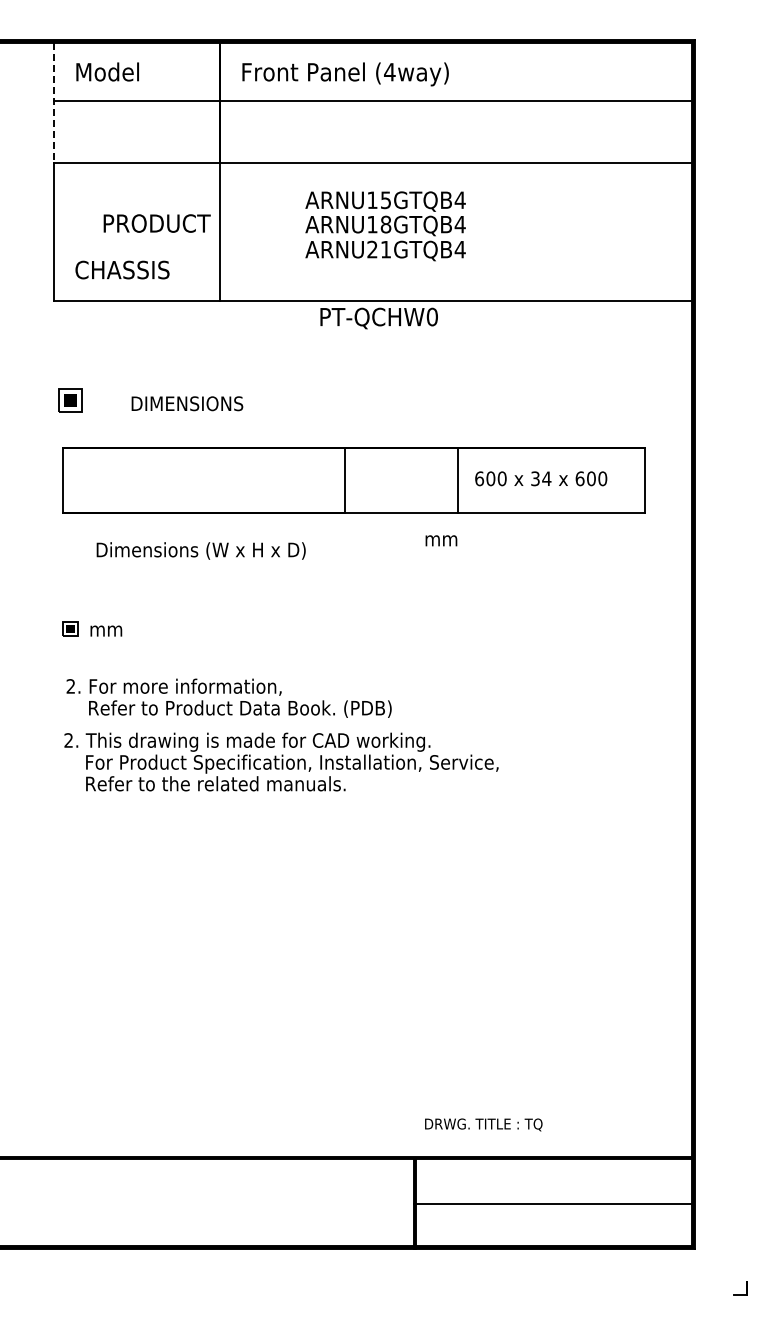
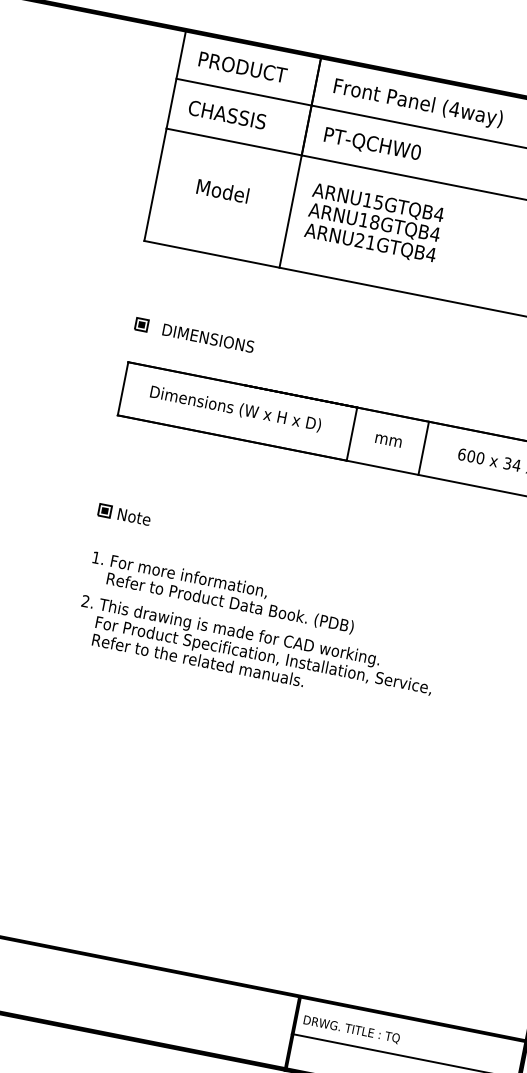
text: (130, 71) -> (243, 66), Model -> PRODUCT
line: (53, 102) -> (176, 79), dashed -> solid
text: (157, 222) -> (241, 194), PRODUCT -> Model
text: (385, 226) -> (374, 223), moved
text: (122, 269) -> (227, 114), moved
text: (378, 318) -> (372, 144), moved
part: (70, 399) -> (142, 324), size x0.62
text: (187, 403) -> (208, 338), moved
line: (457, 480) -> (423, 448), moved
text: (441, 540) -> (388, 440), moved
text: (200, 550) -> (235, 408), moved
text: (106, 629) -> (134, 517), mm -> Note
text: (70, 686) -> (95, 557), 2. -> 1.
text: (483, 1124) -> (351, 1029), moved

